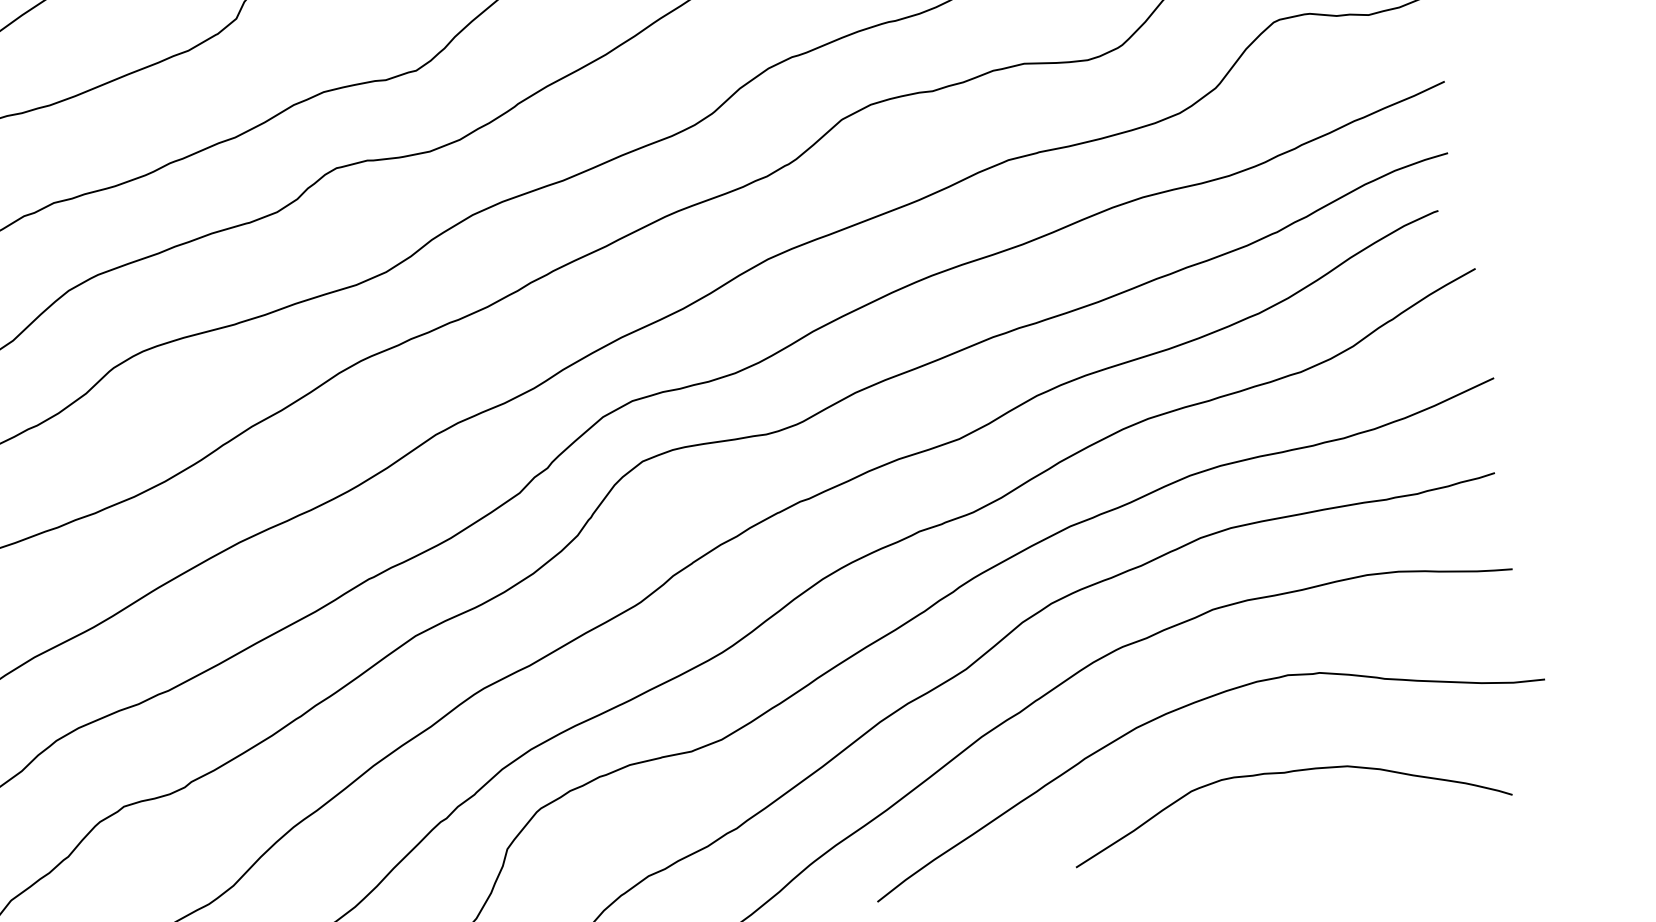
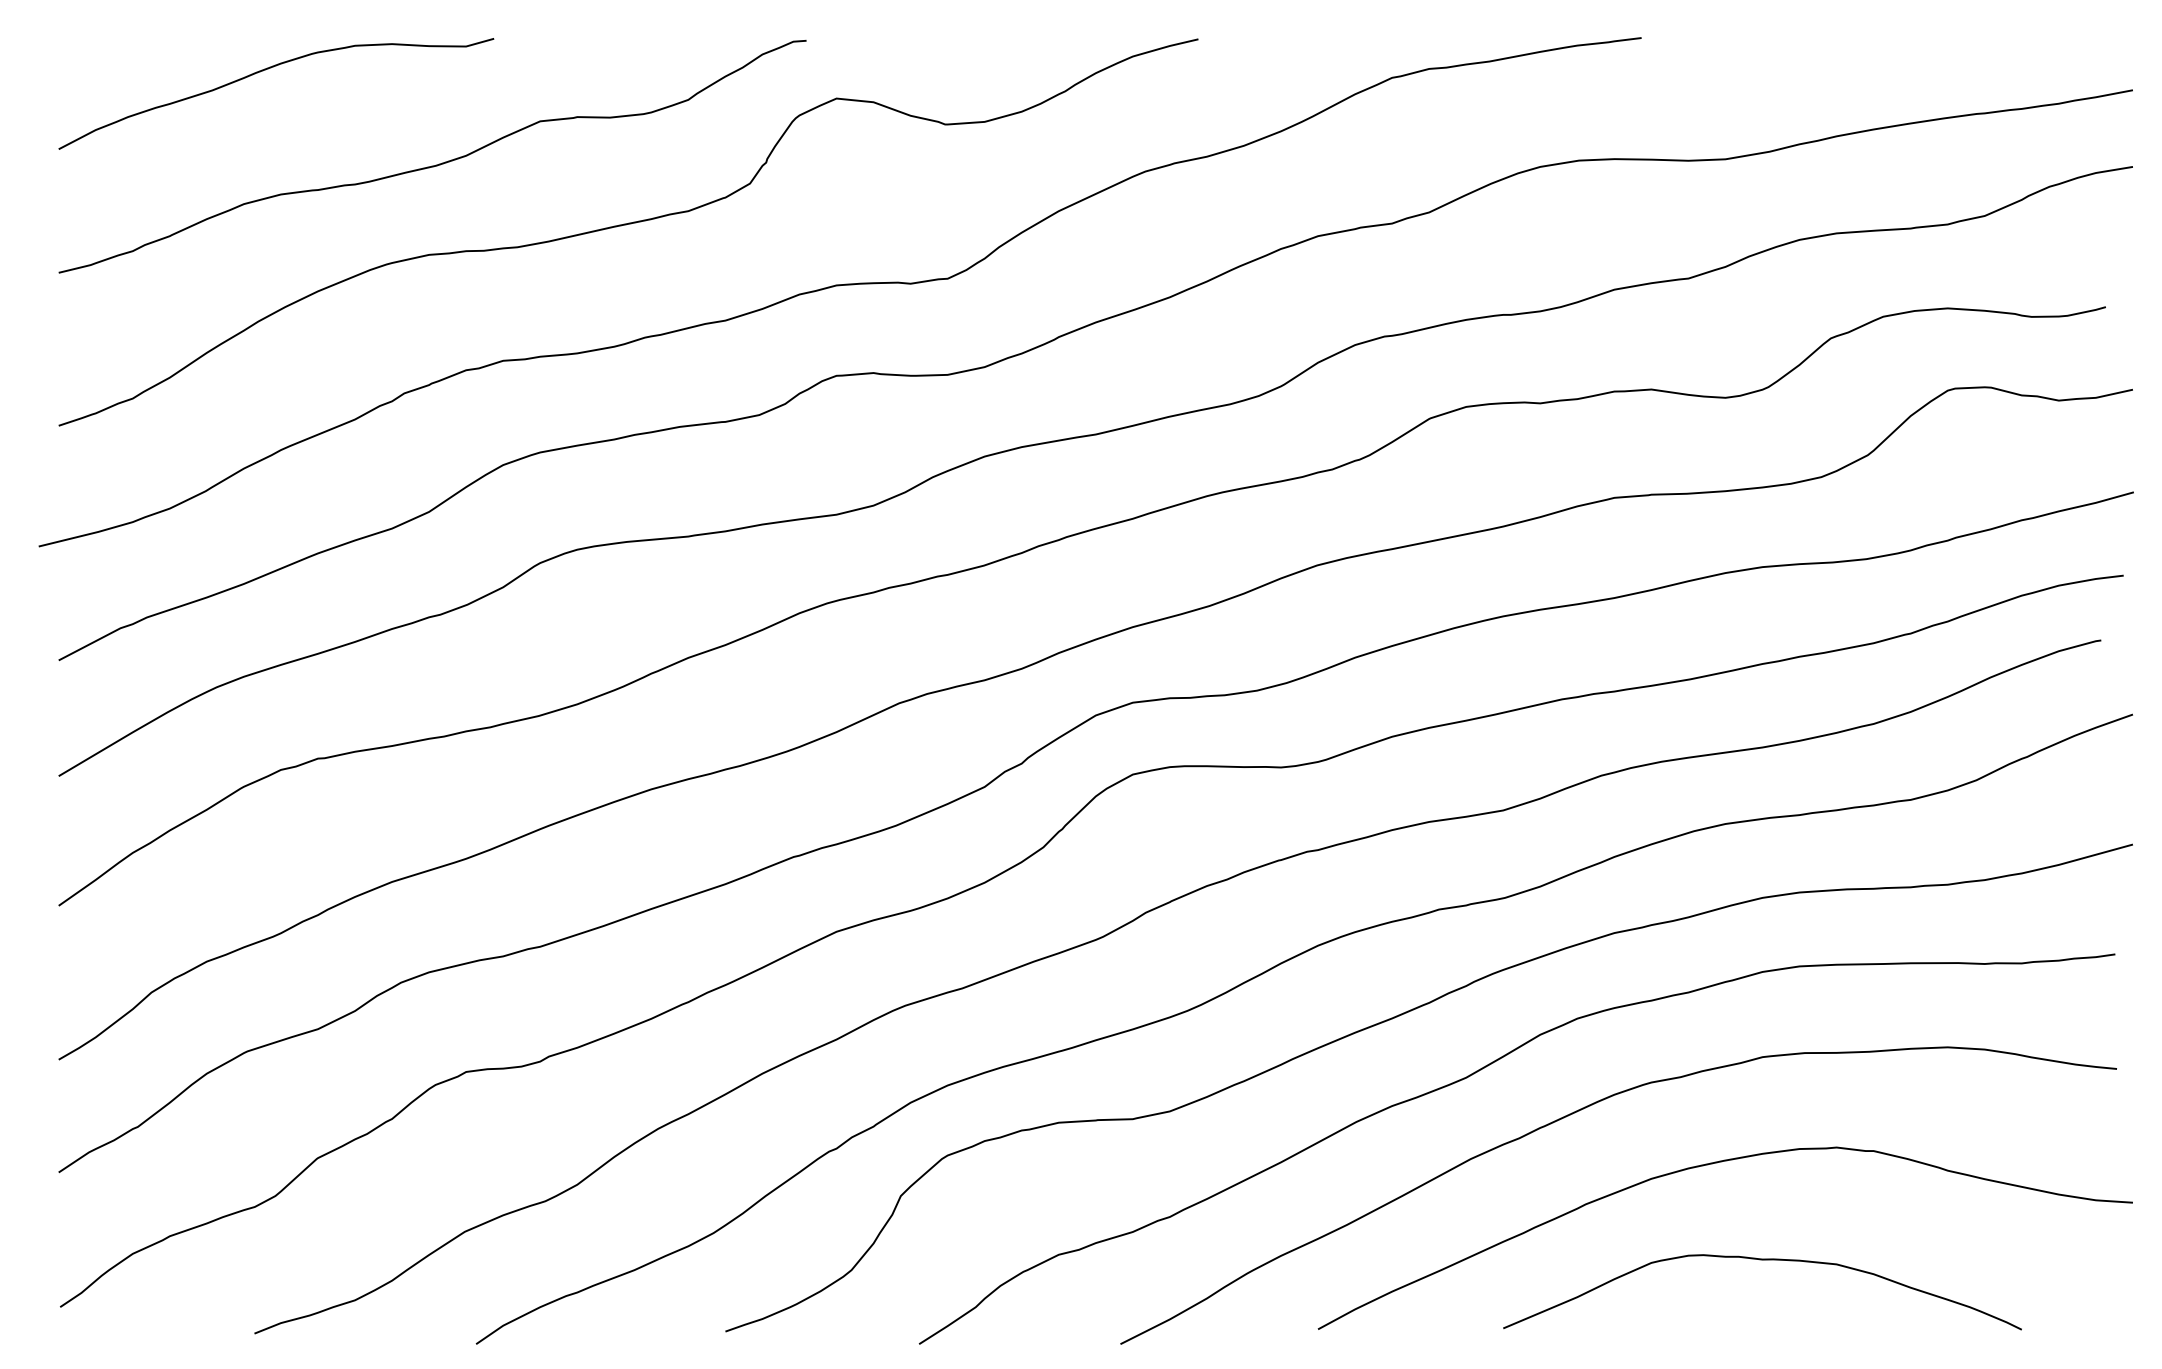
curve: (1284, 773) -> (1762, 1260), moved

